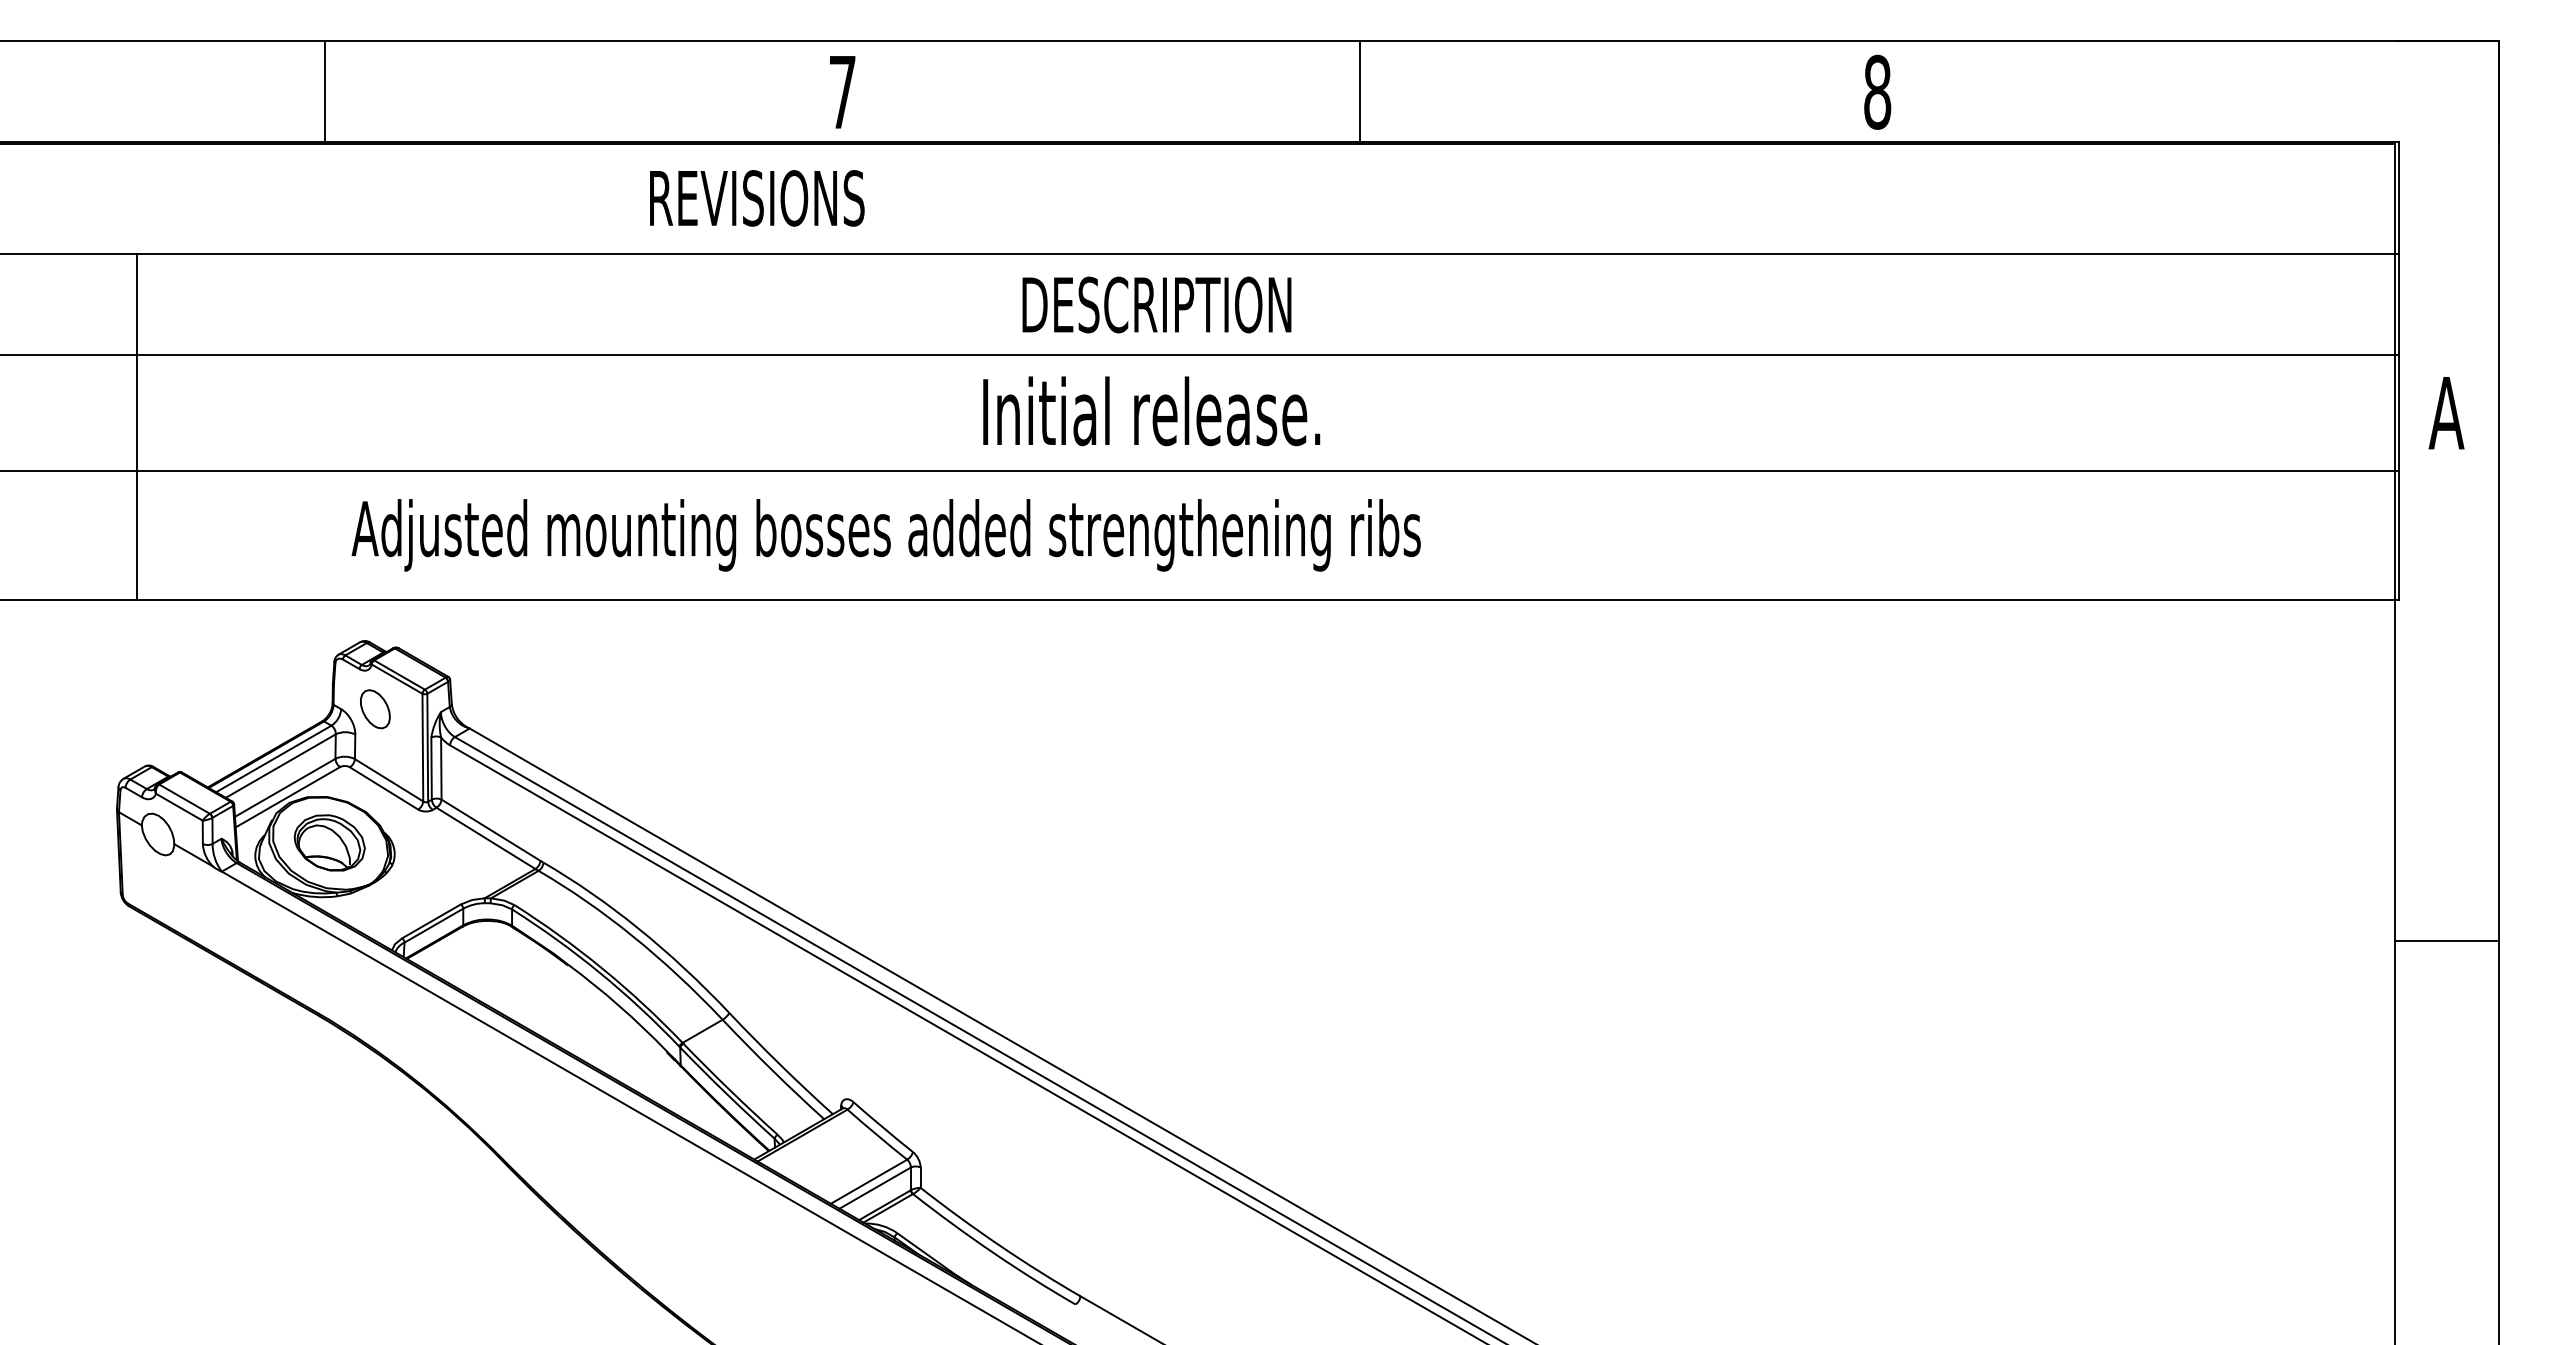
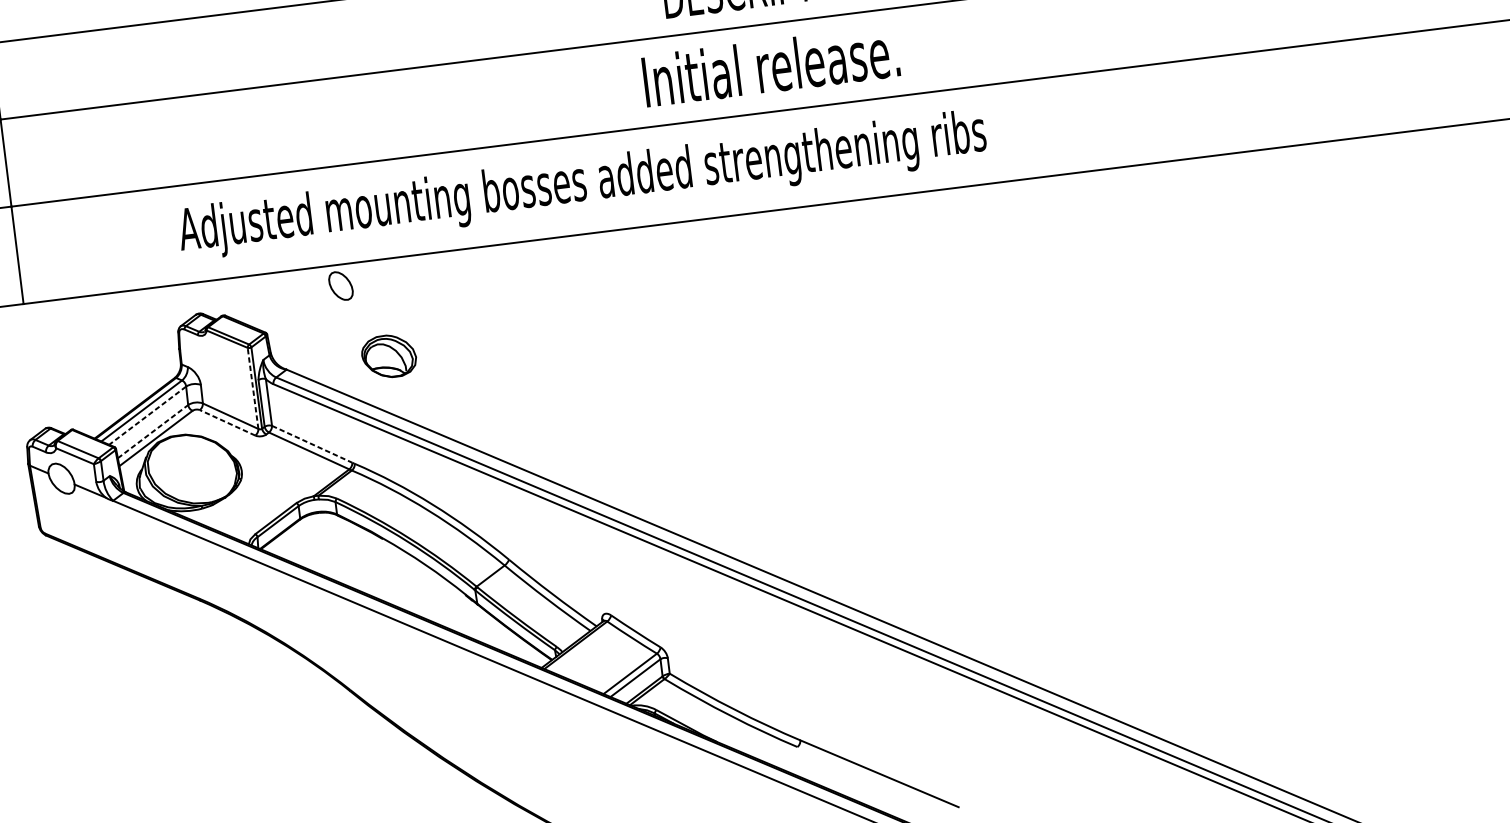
part: (375, 709) -> (341, 286), moved
line: (422, 747) -> (252, 388), solid -> dashed
line: (280, 766) -> (147, 416), solid -> dashed
line: (285, 787) -> (153, 431), solid -> dashed
line: (383, 788) -> (227, 422), solid -> dashed
line: (491, 830) -> (312, 444), solid -> dashed
part: (329, 842) -> (388, 356), moved

